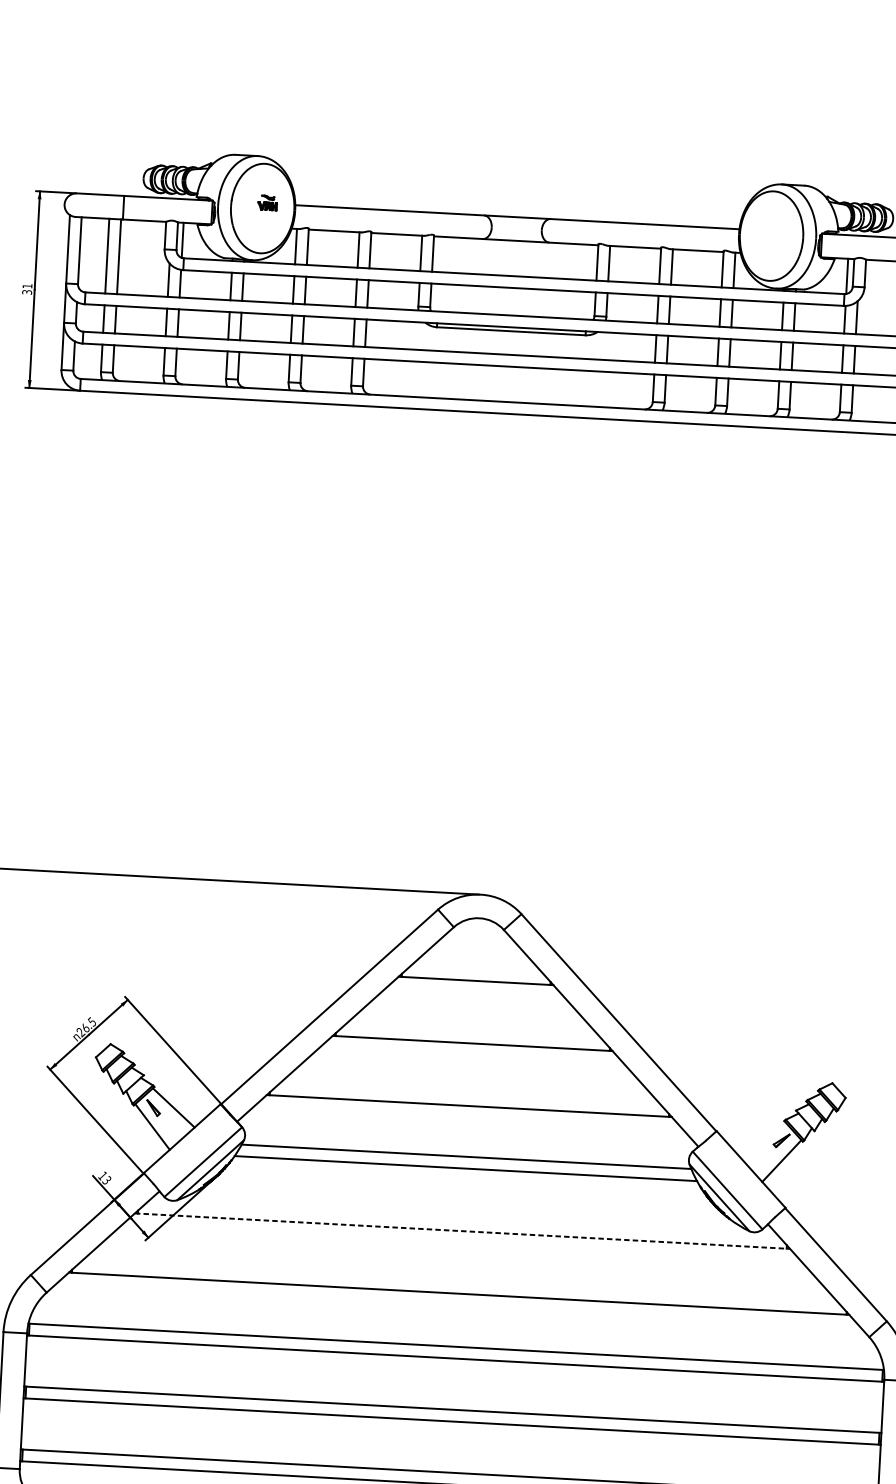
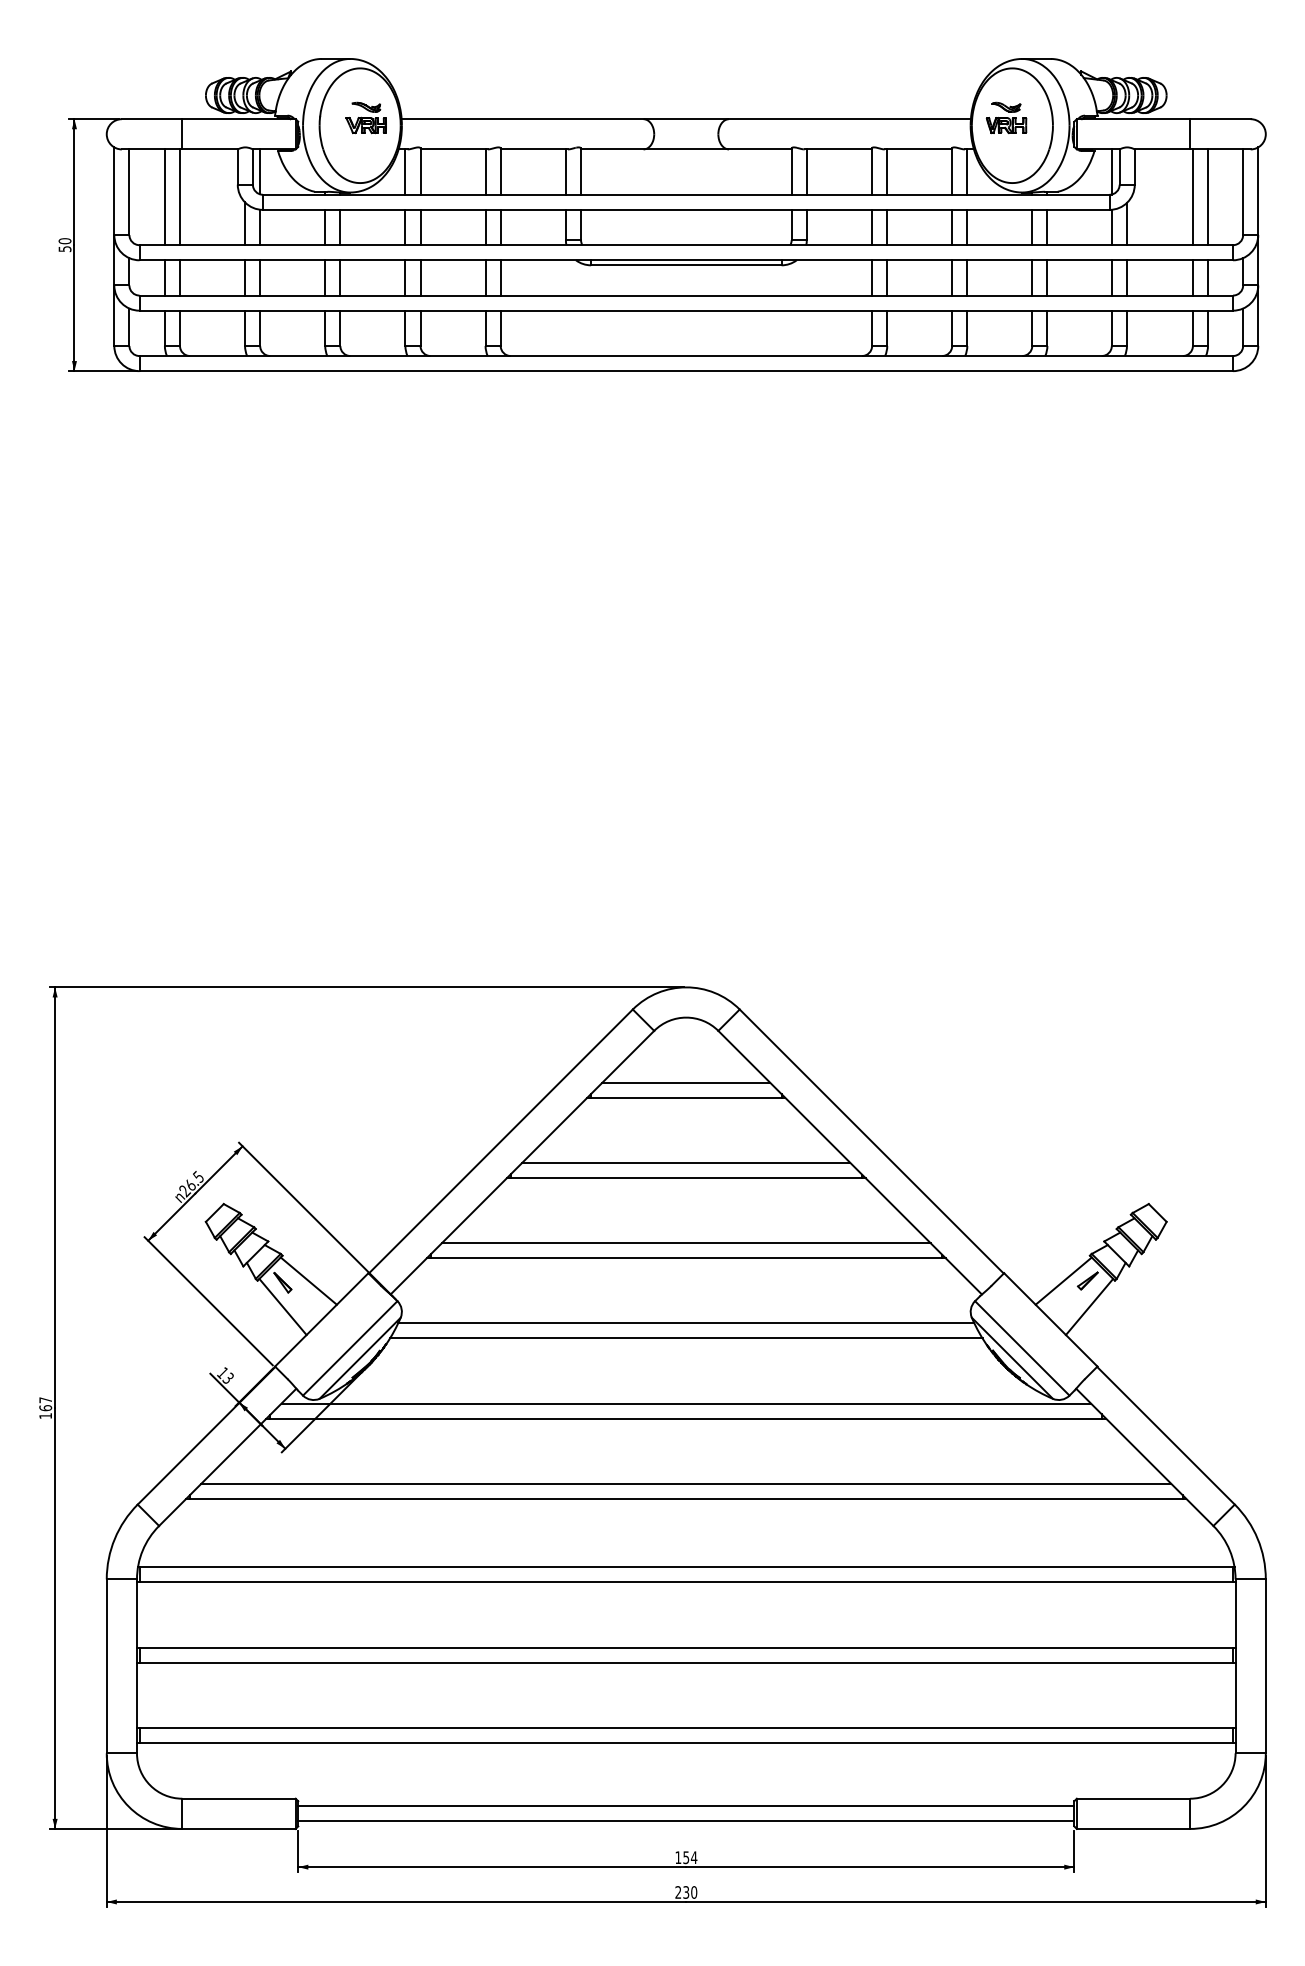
part: (267, 202) -> (365, 117), size x1.67
part: (767, 229) -> (1006, 117), added
text: (26, 288) -> (64, 244), 31 -> 50
line: (476, 968) -> (686, 1082), added
line: (473, 1032) -> (686, 1163), added
line: (469, 1094) -> (685, 1243), added
line: (762, 1139) -> (1063, 1280), added
line: (463, 1219) -> (686, 1403), added
line: (462, 1231) -> (686, 1418), dashed -> solid
line: (459, 1281) -> (686, 1483), added

